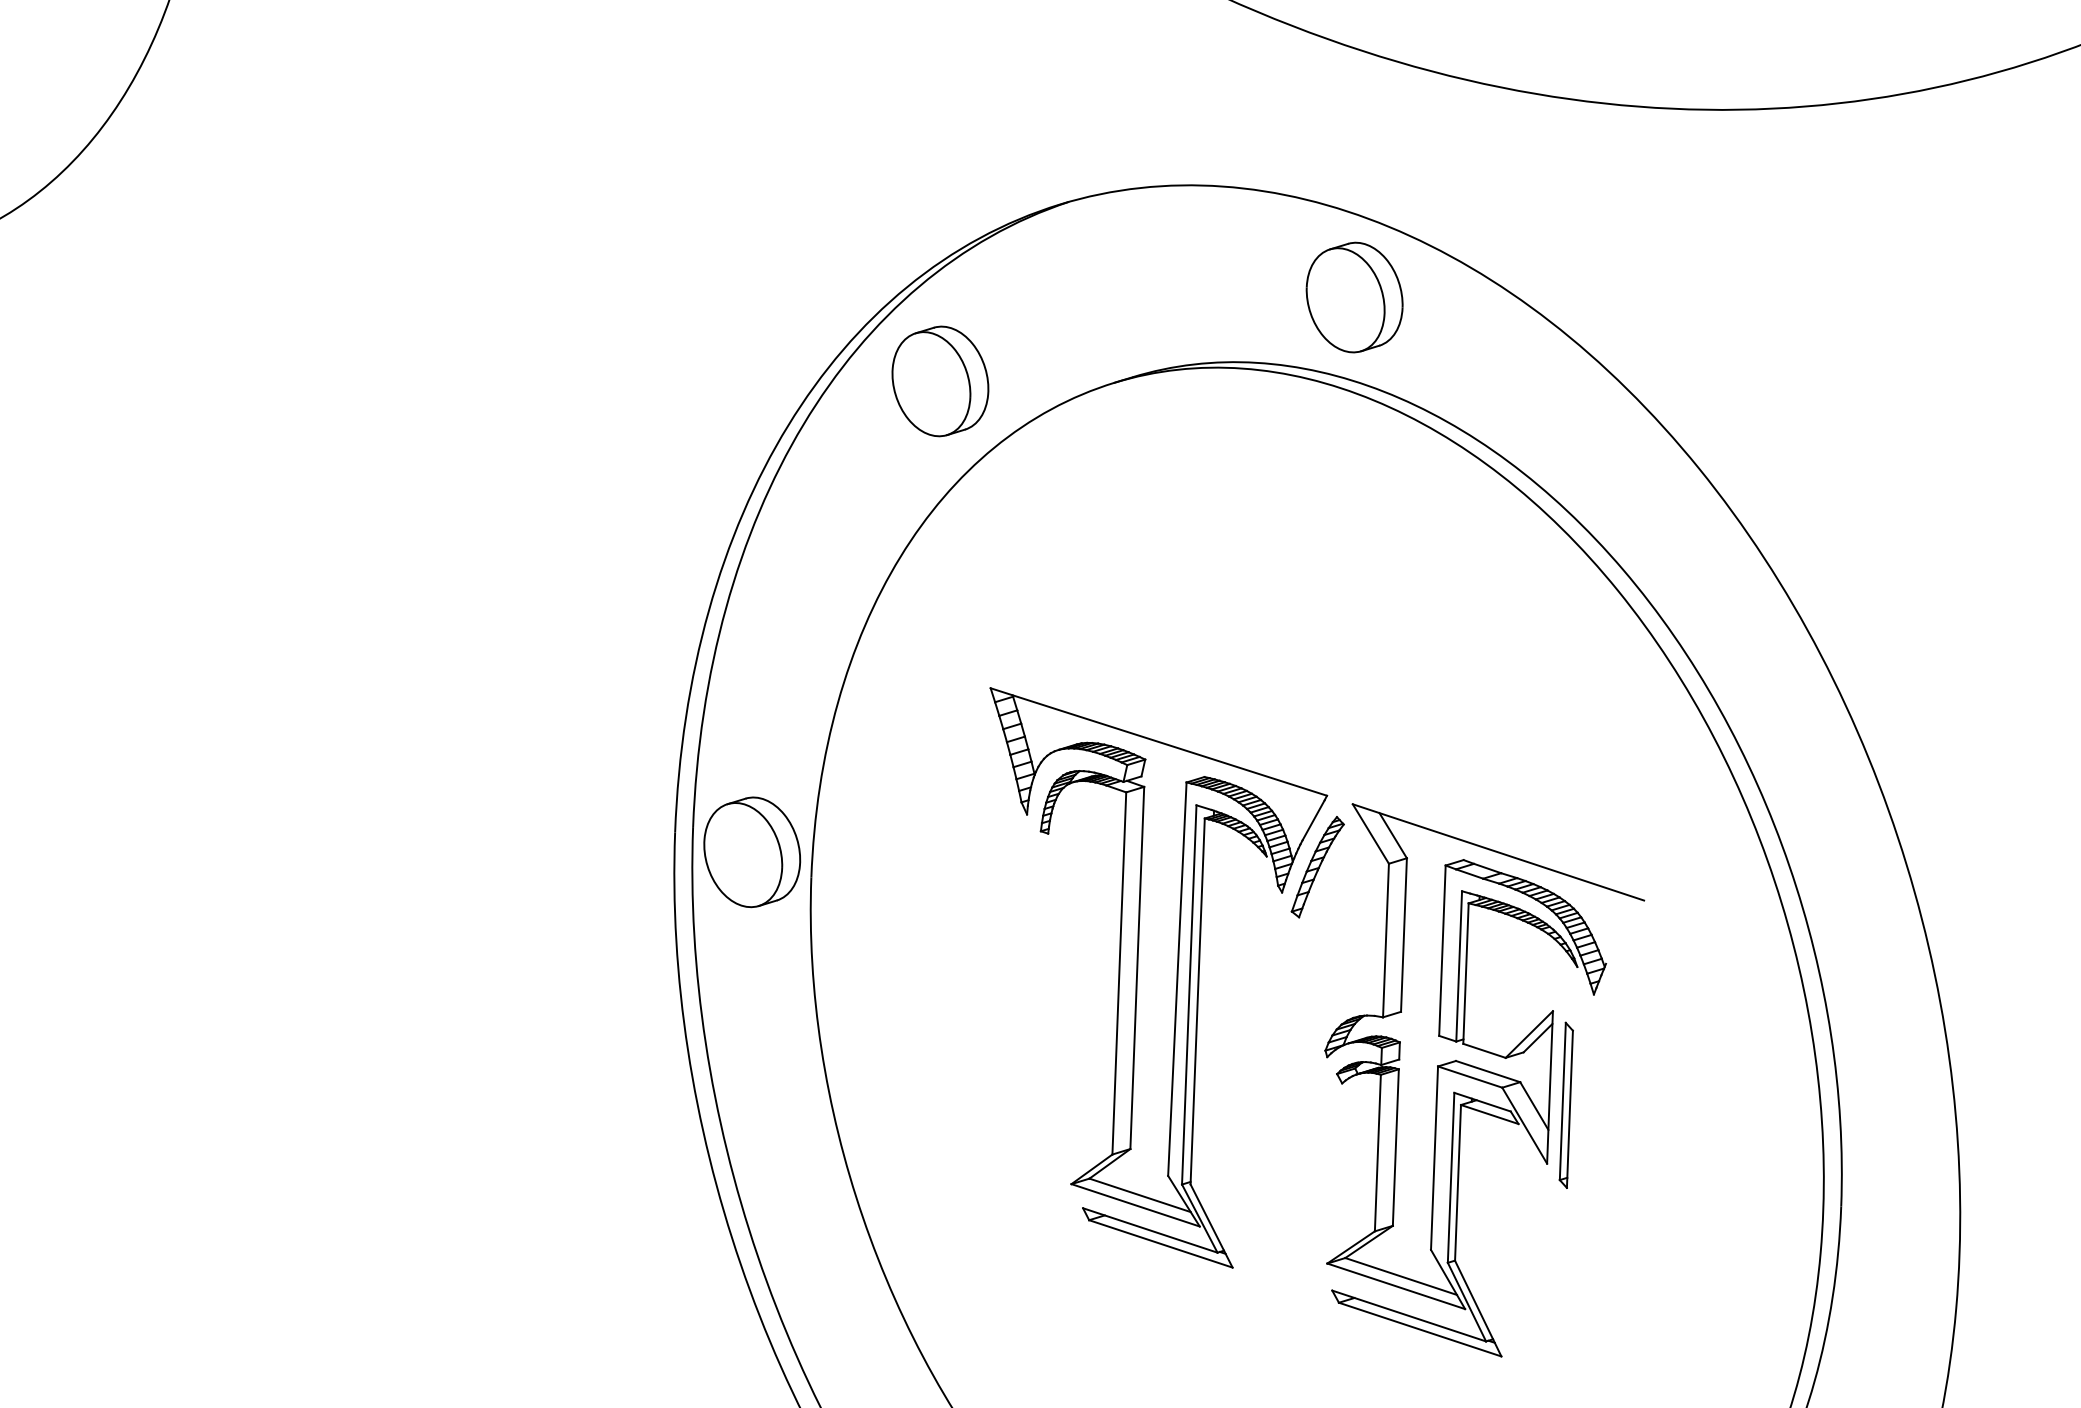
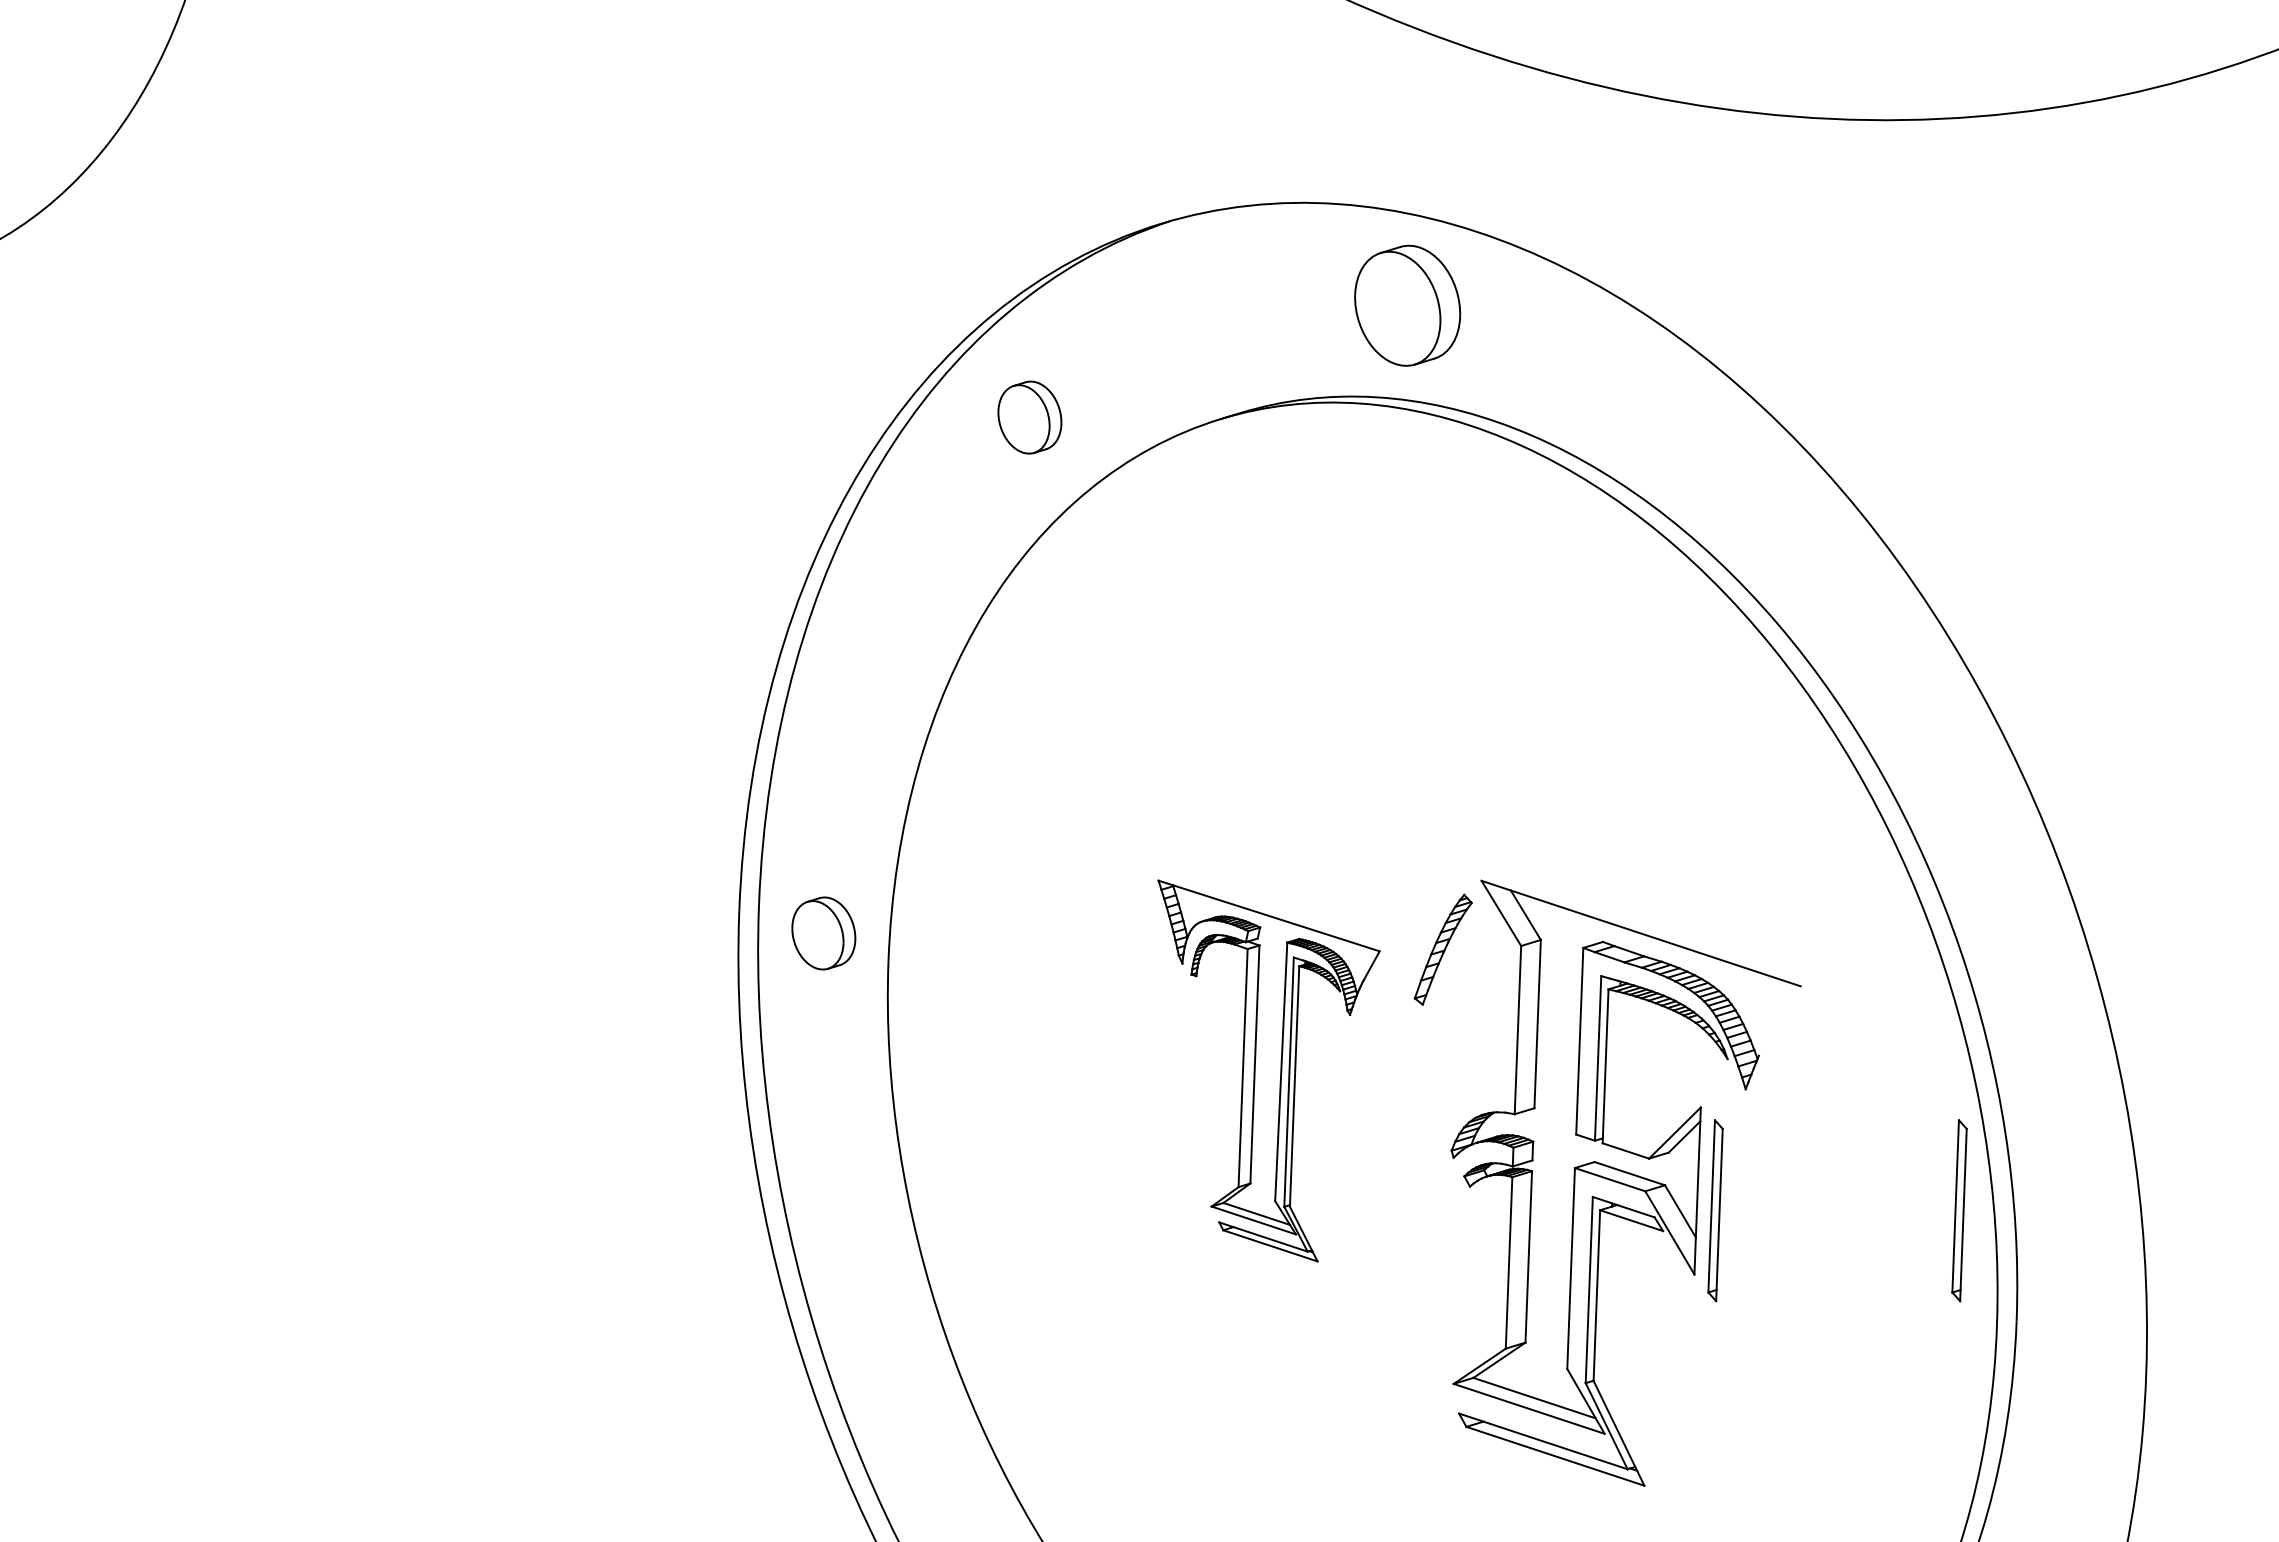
part: (1354, 297) -> (1407, 305), moved
part: (940, 381) -> (1029, 417), size x0.6
part: (752, 852) -> (823, 933), size x0.6
part: (1158, 977) -> (1268, 1070), size x0.6
part: (1789, 1105) -> (1959, 1210), added

